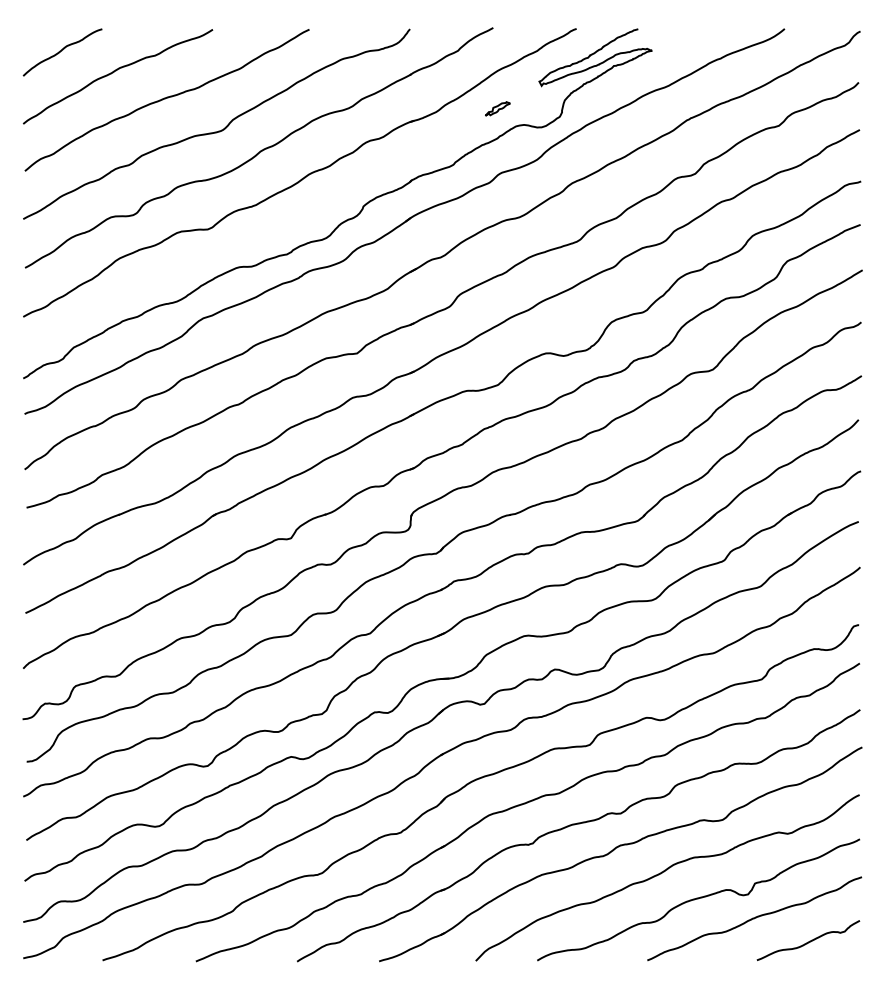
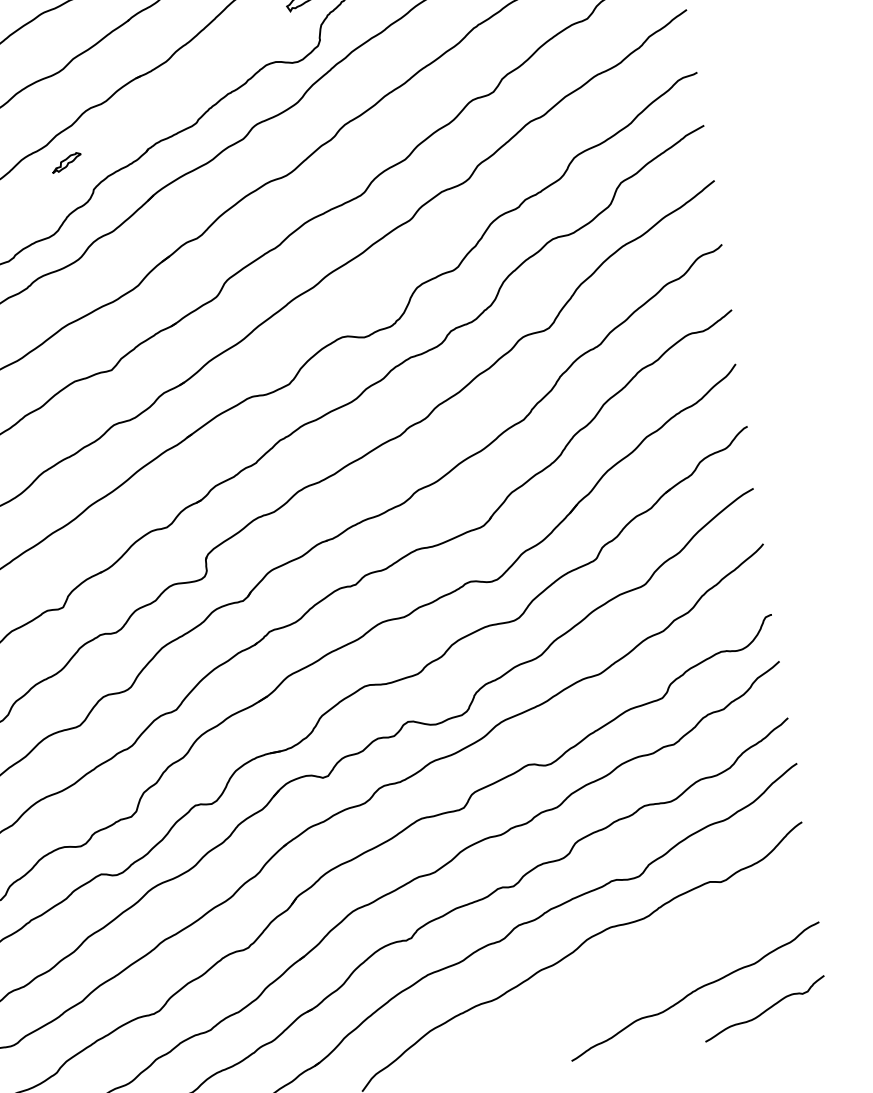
part: (497, 108) -> (66, 162), moved
curve: (698, 899) -> (623, 977), removed

